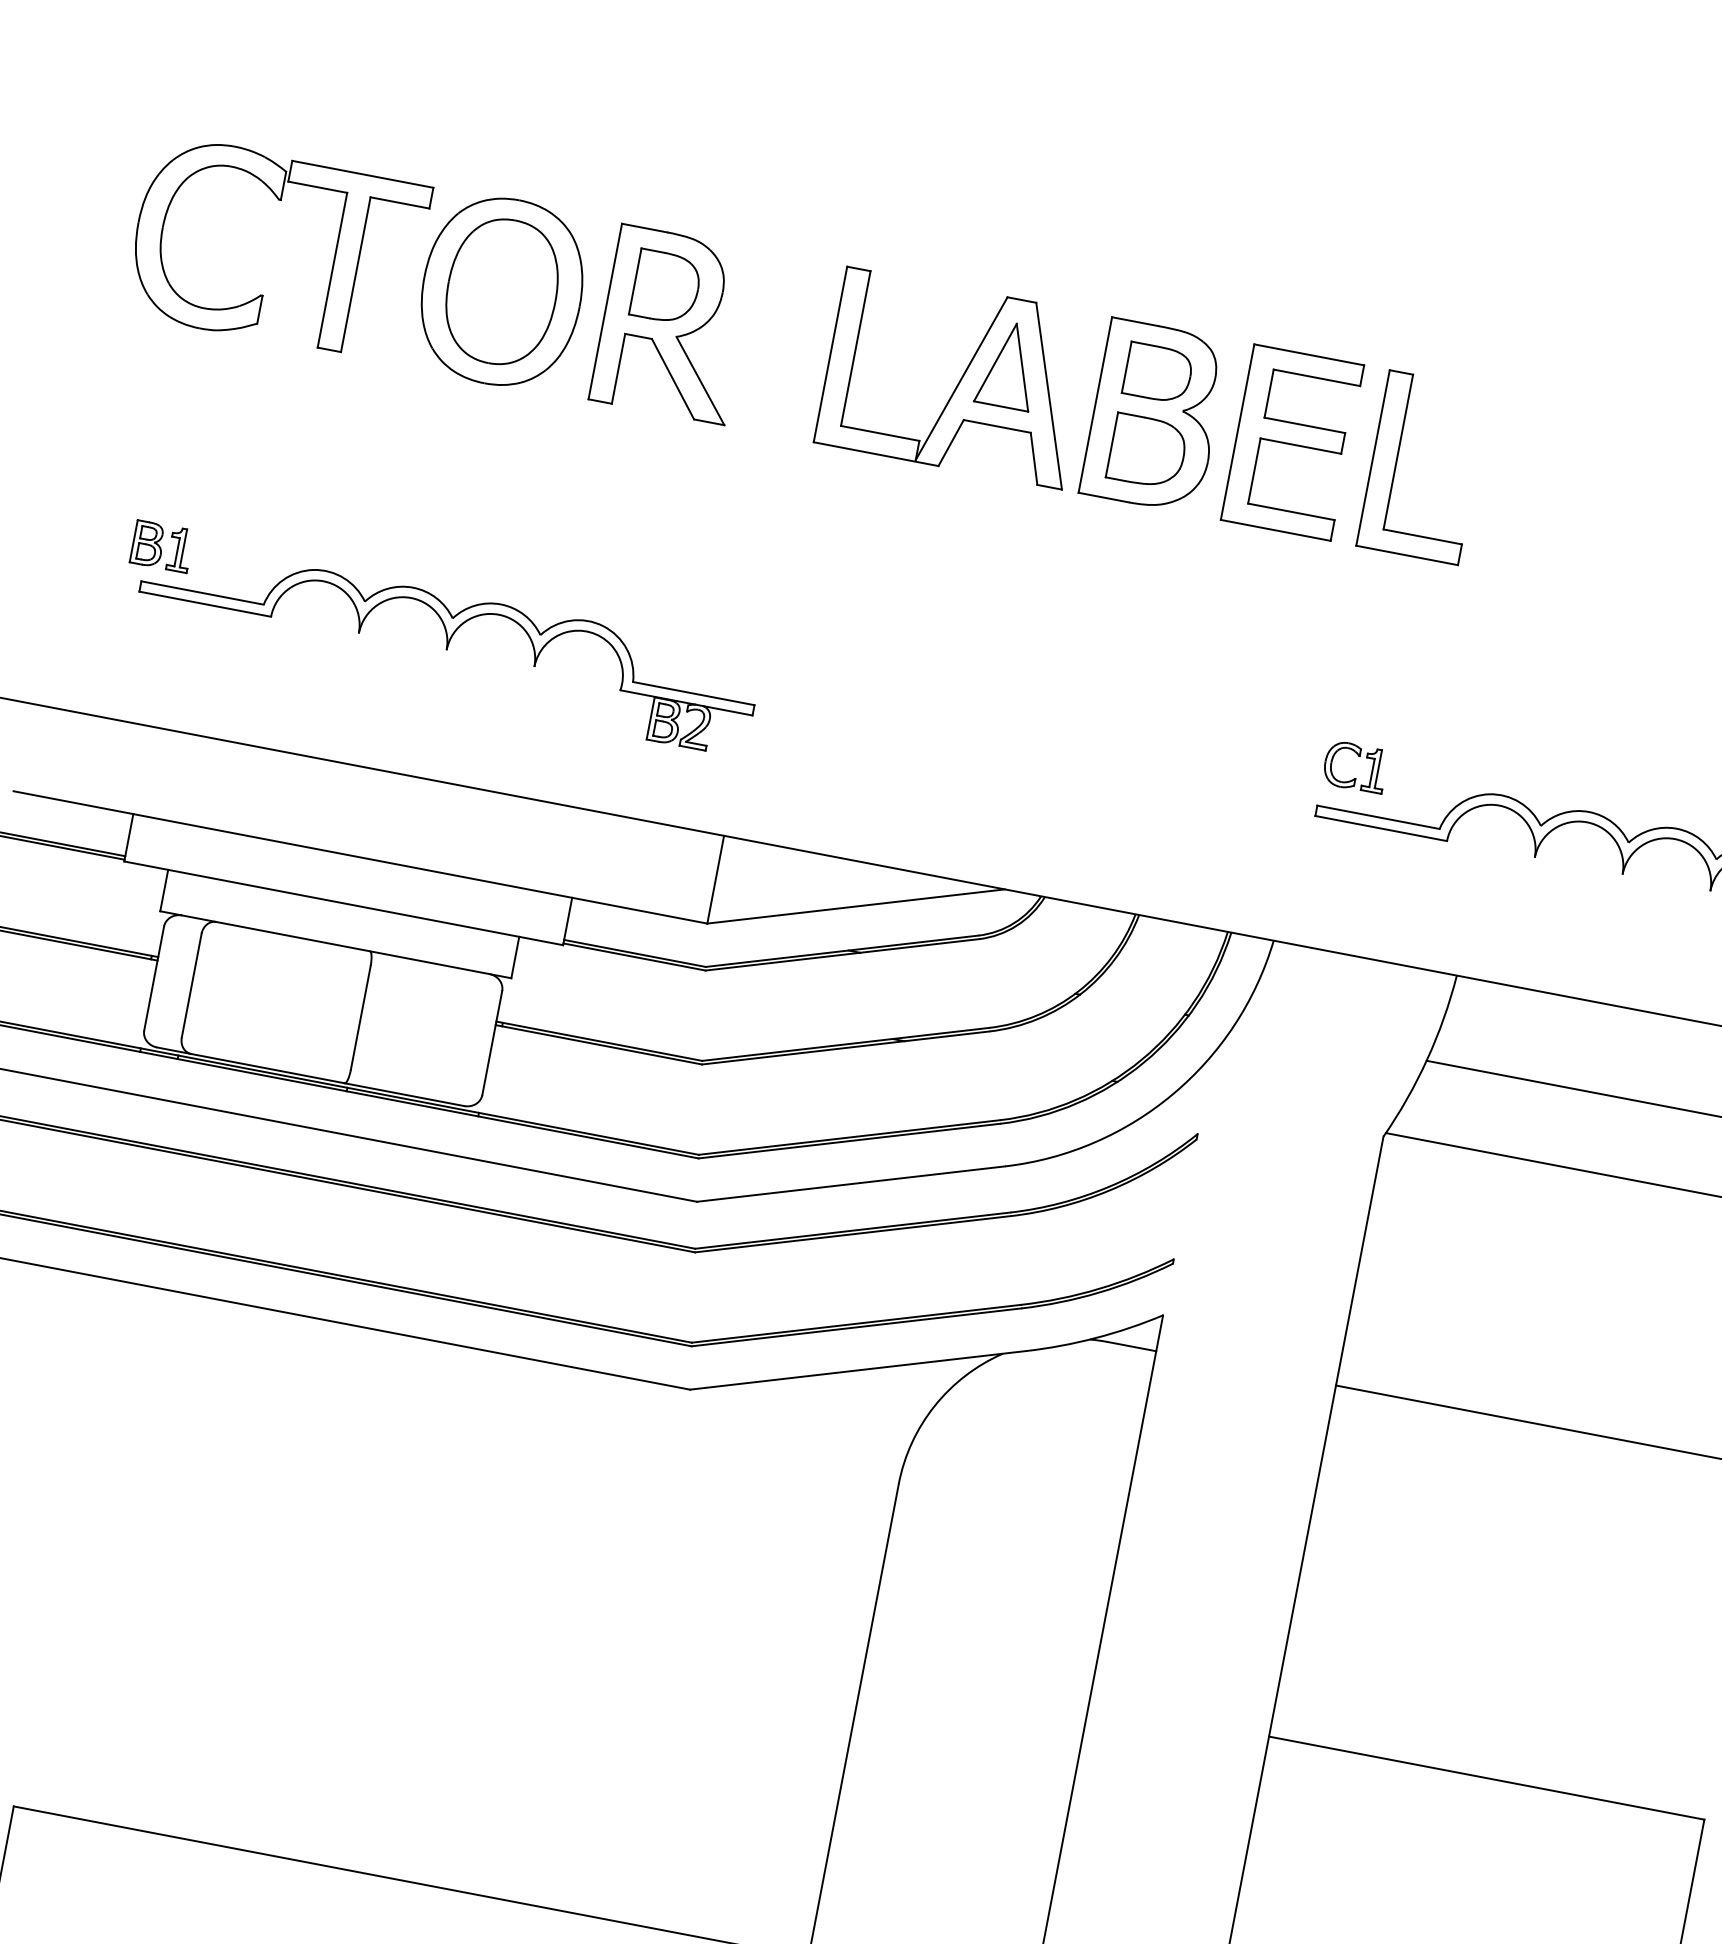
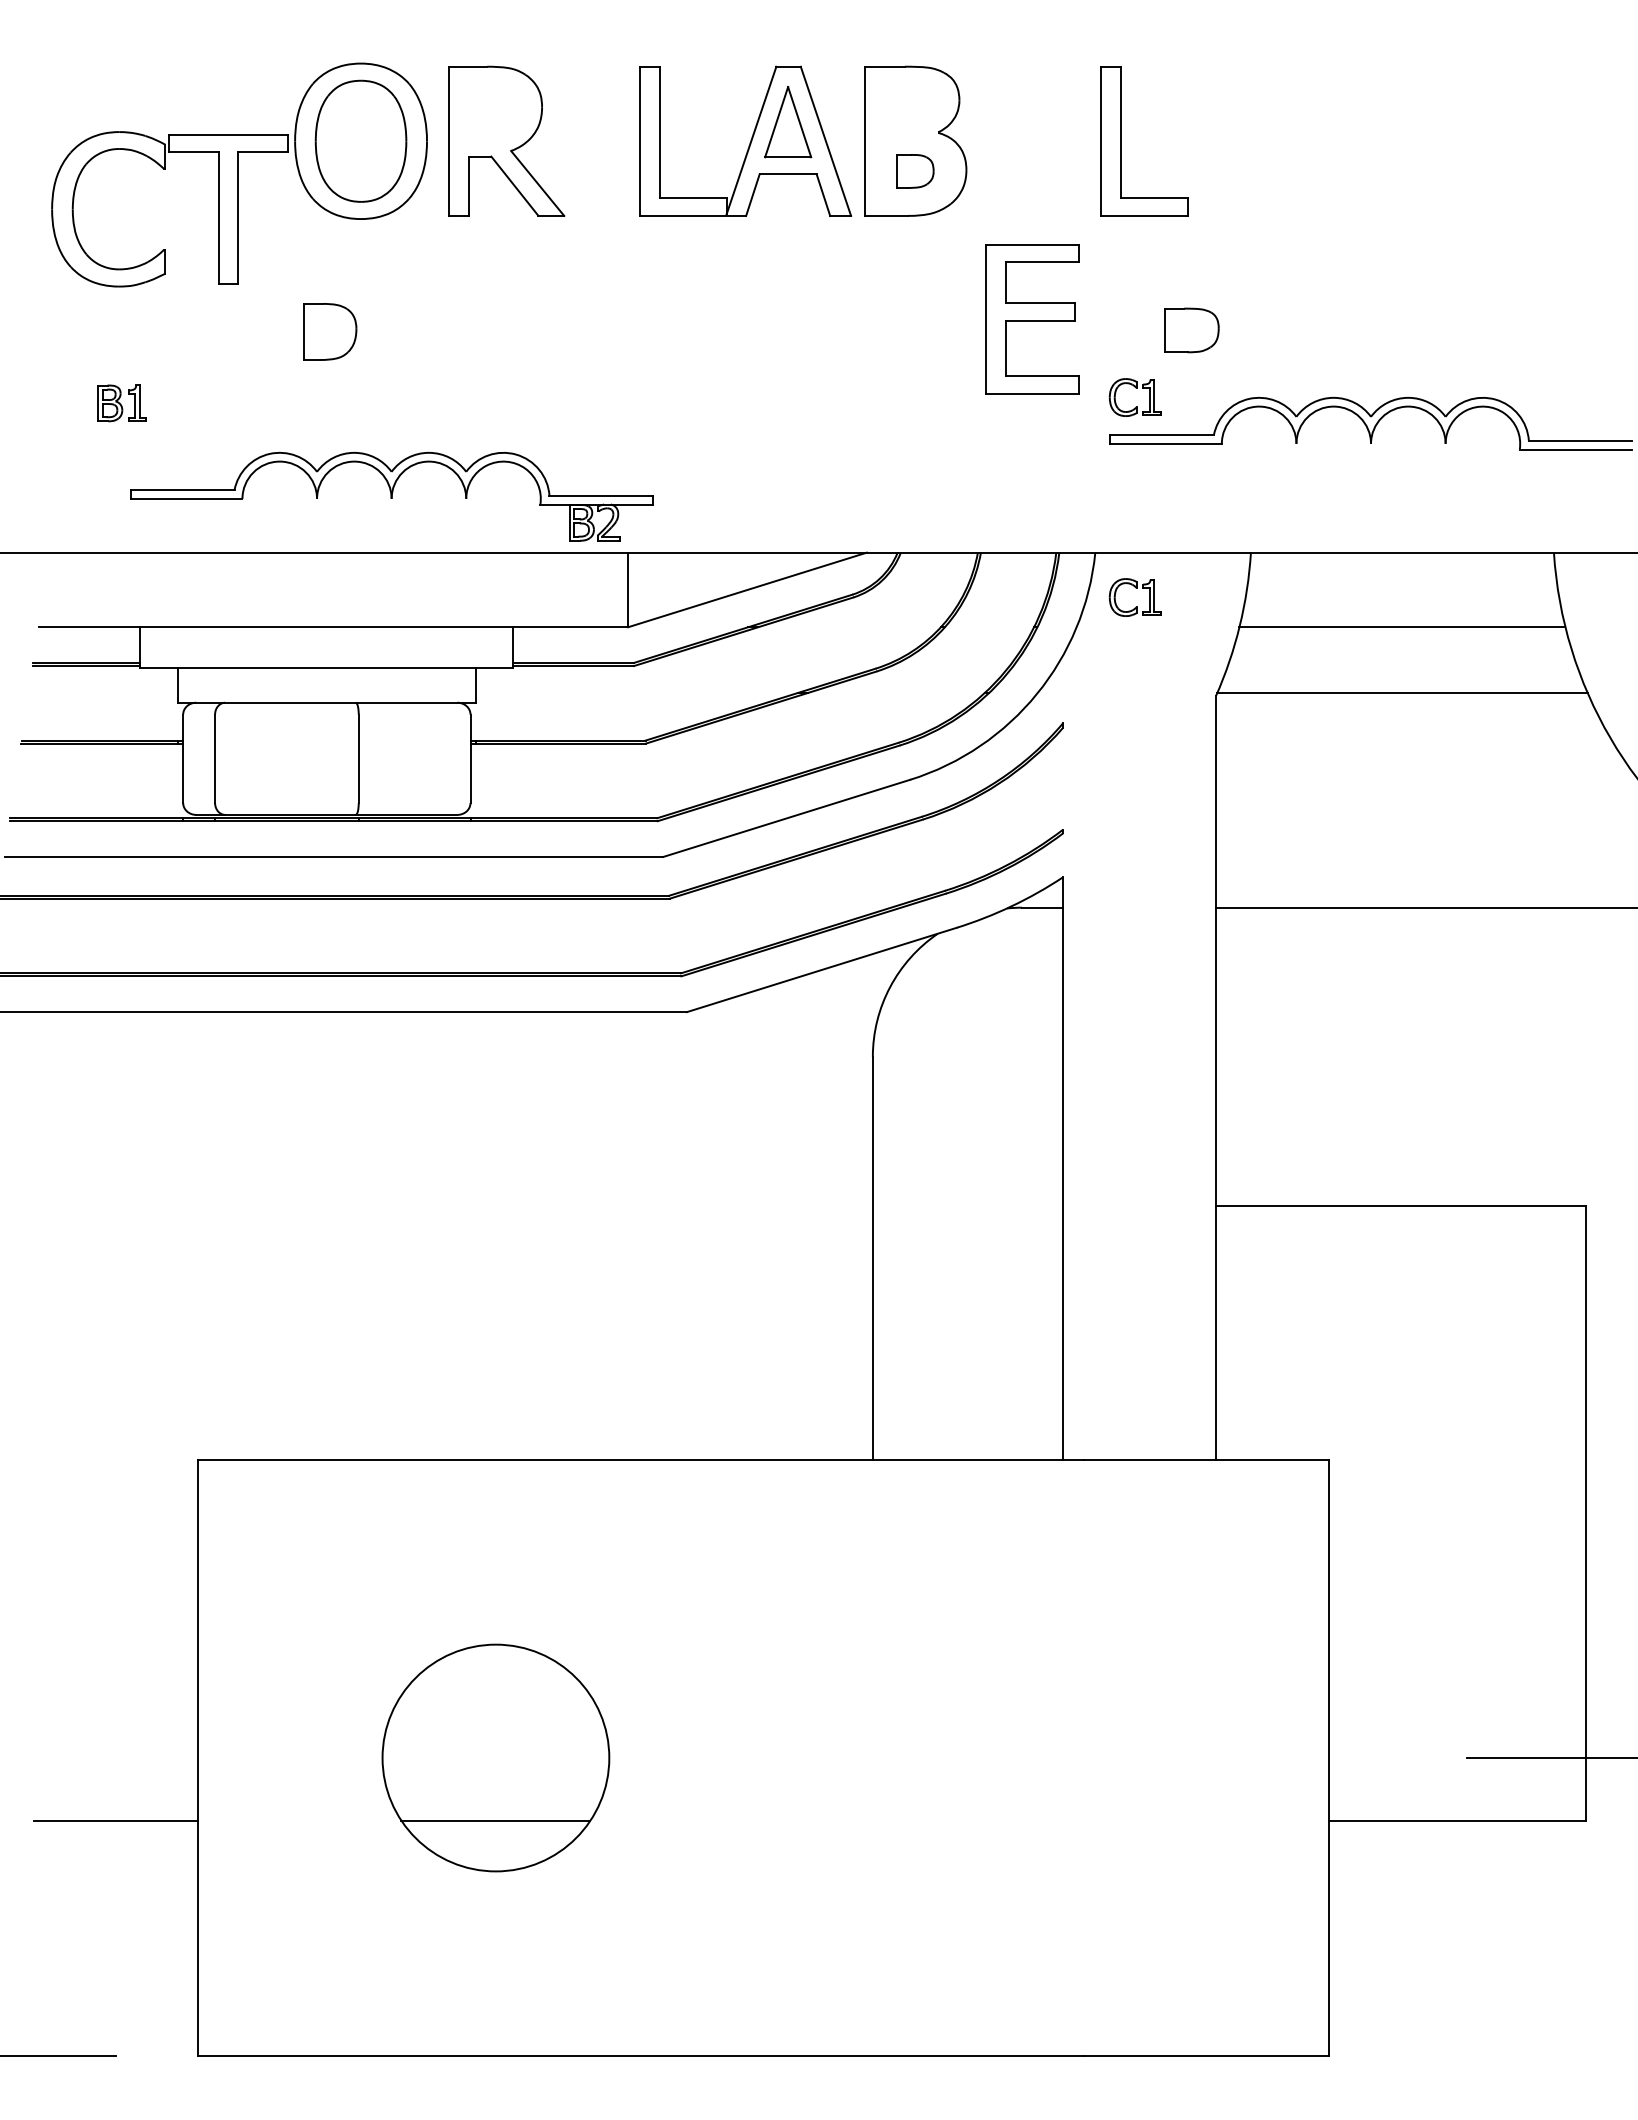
part: (280, 201) -> (165, 169), moved
part: (666, 286) -> (330, 331), moved
part: (1157, 373) -> (1191, 330), moved
part: (1292, 442) -> (1032, 319), moved
part: (1147, 451) -> (915, 171), size x0.6
part: (446, 647) -> (391, 496), moved
part: (1312, 991) -> (1135, 588), added

